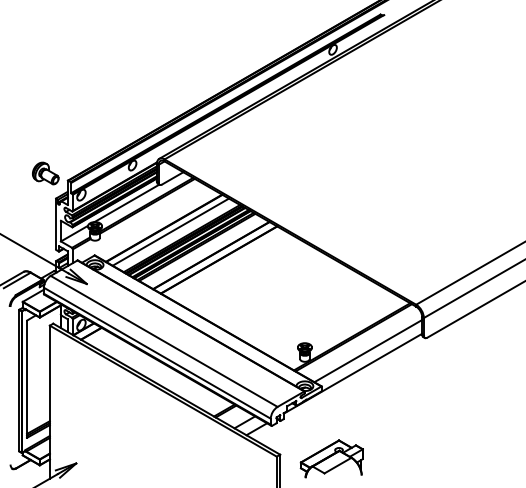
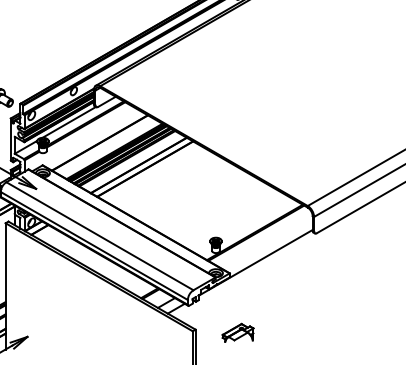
line: (170, 231) -> (105, 145), removed
line: (368, 351) -> (268, 244), removed
part: (331, 458) -> (237, 332), size x0.6

